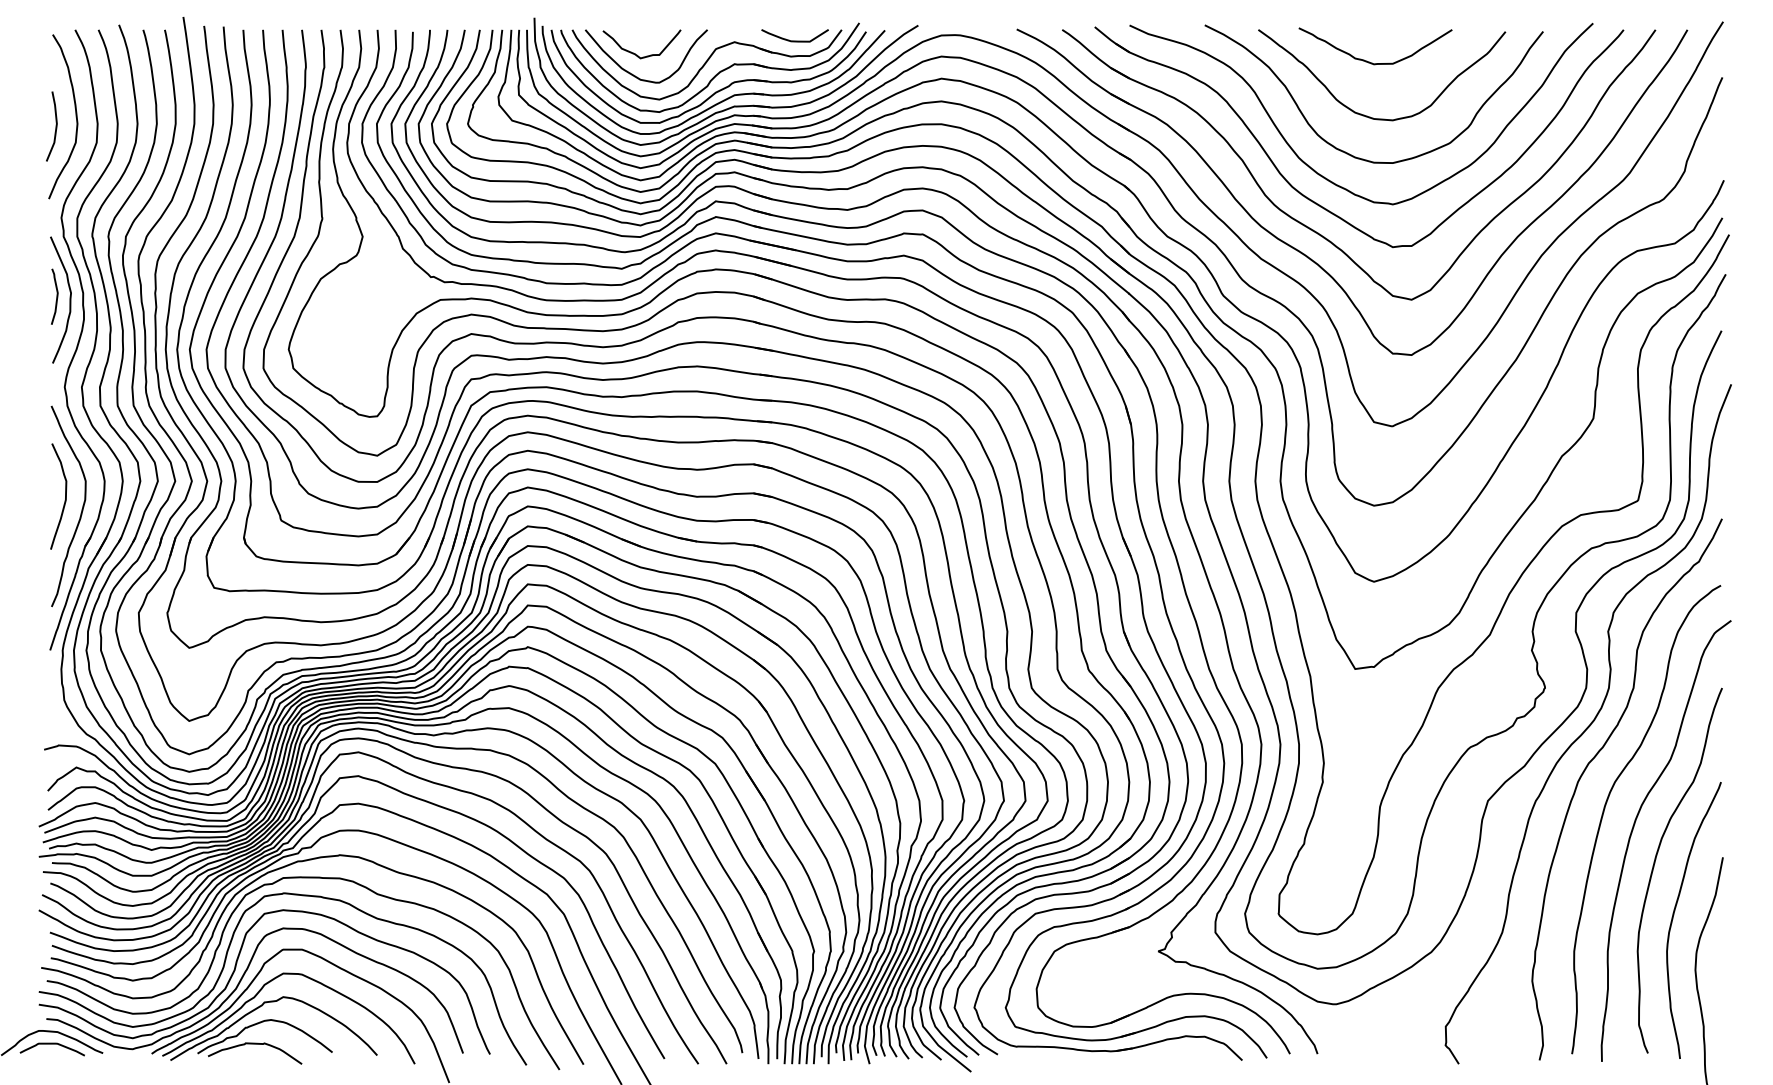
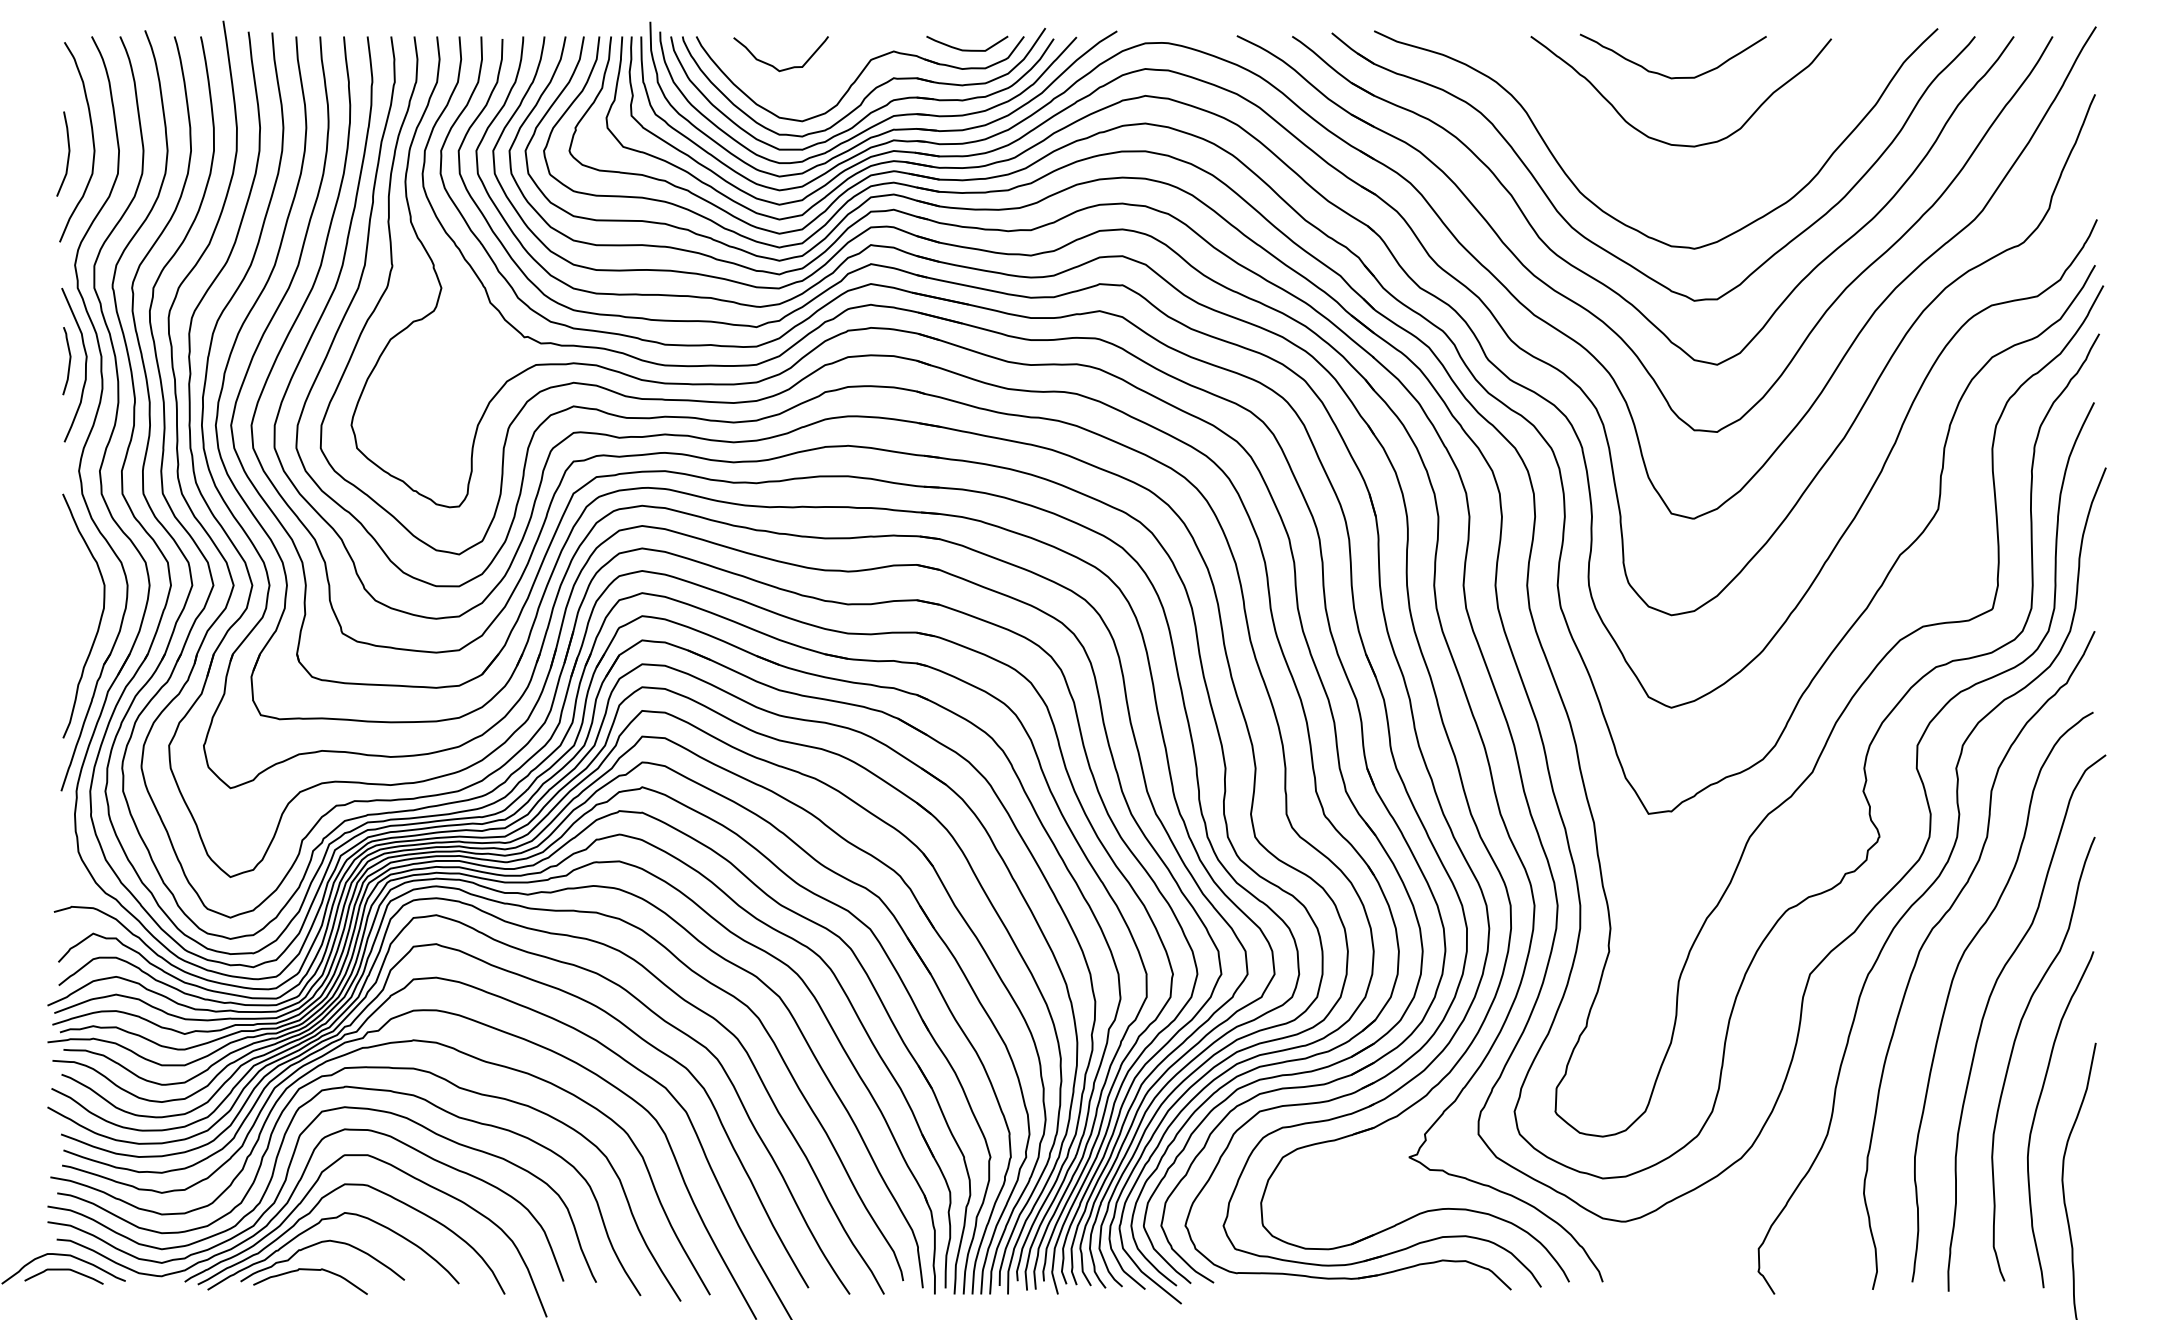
curve: (633, 74) -> (770, 90), removed
curve: (1345, 151) -> (1636, 184), removed
curve: (65, 496) -> (79, 603), removed

